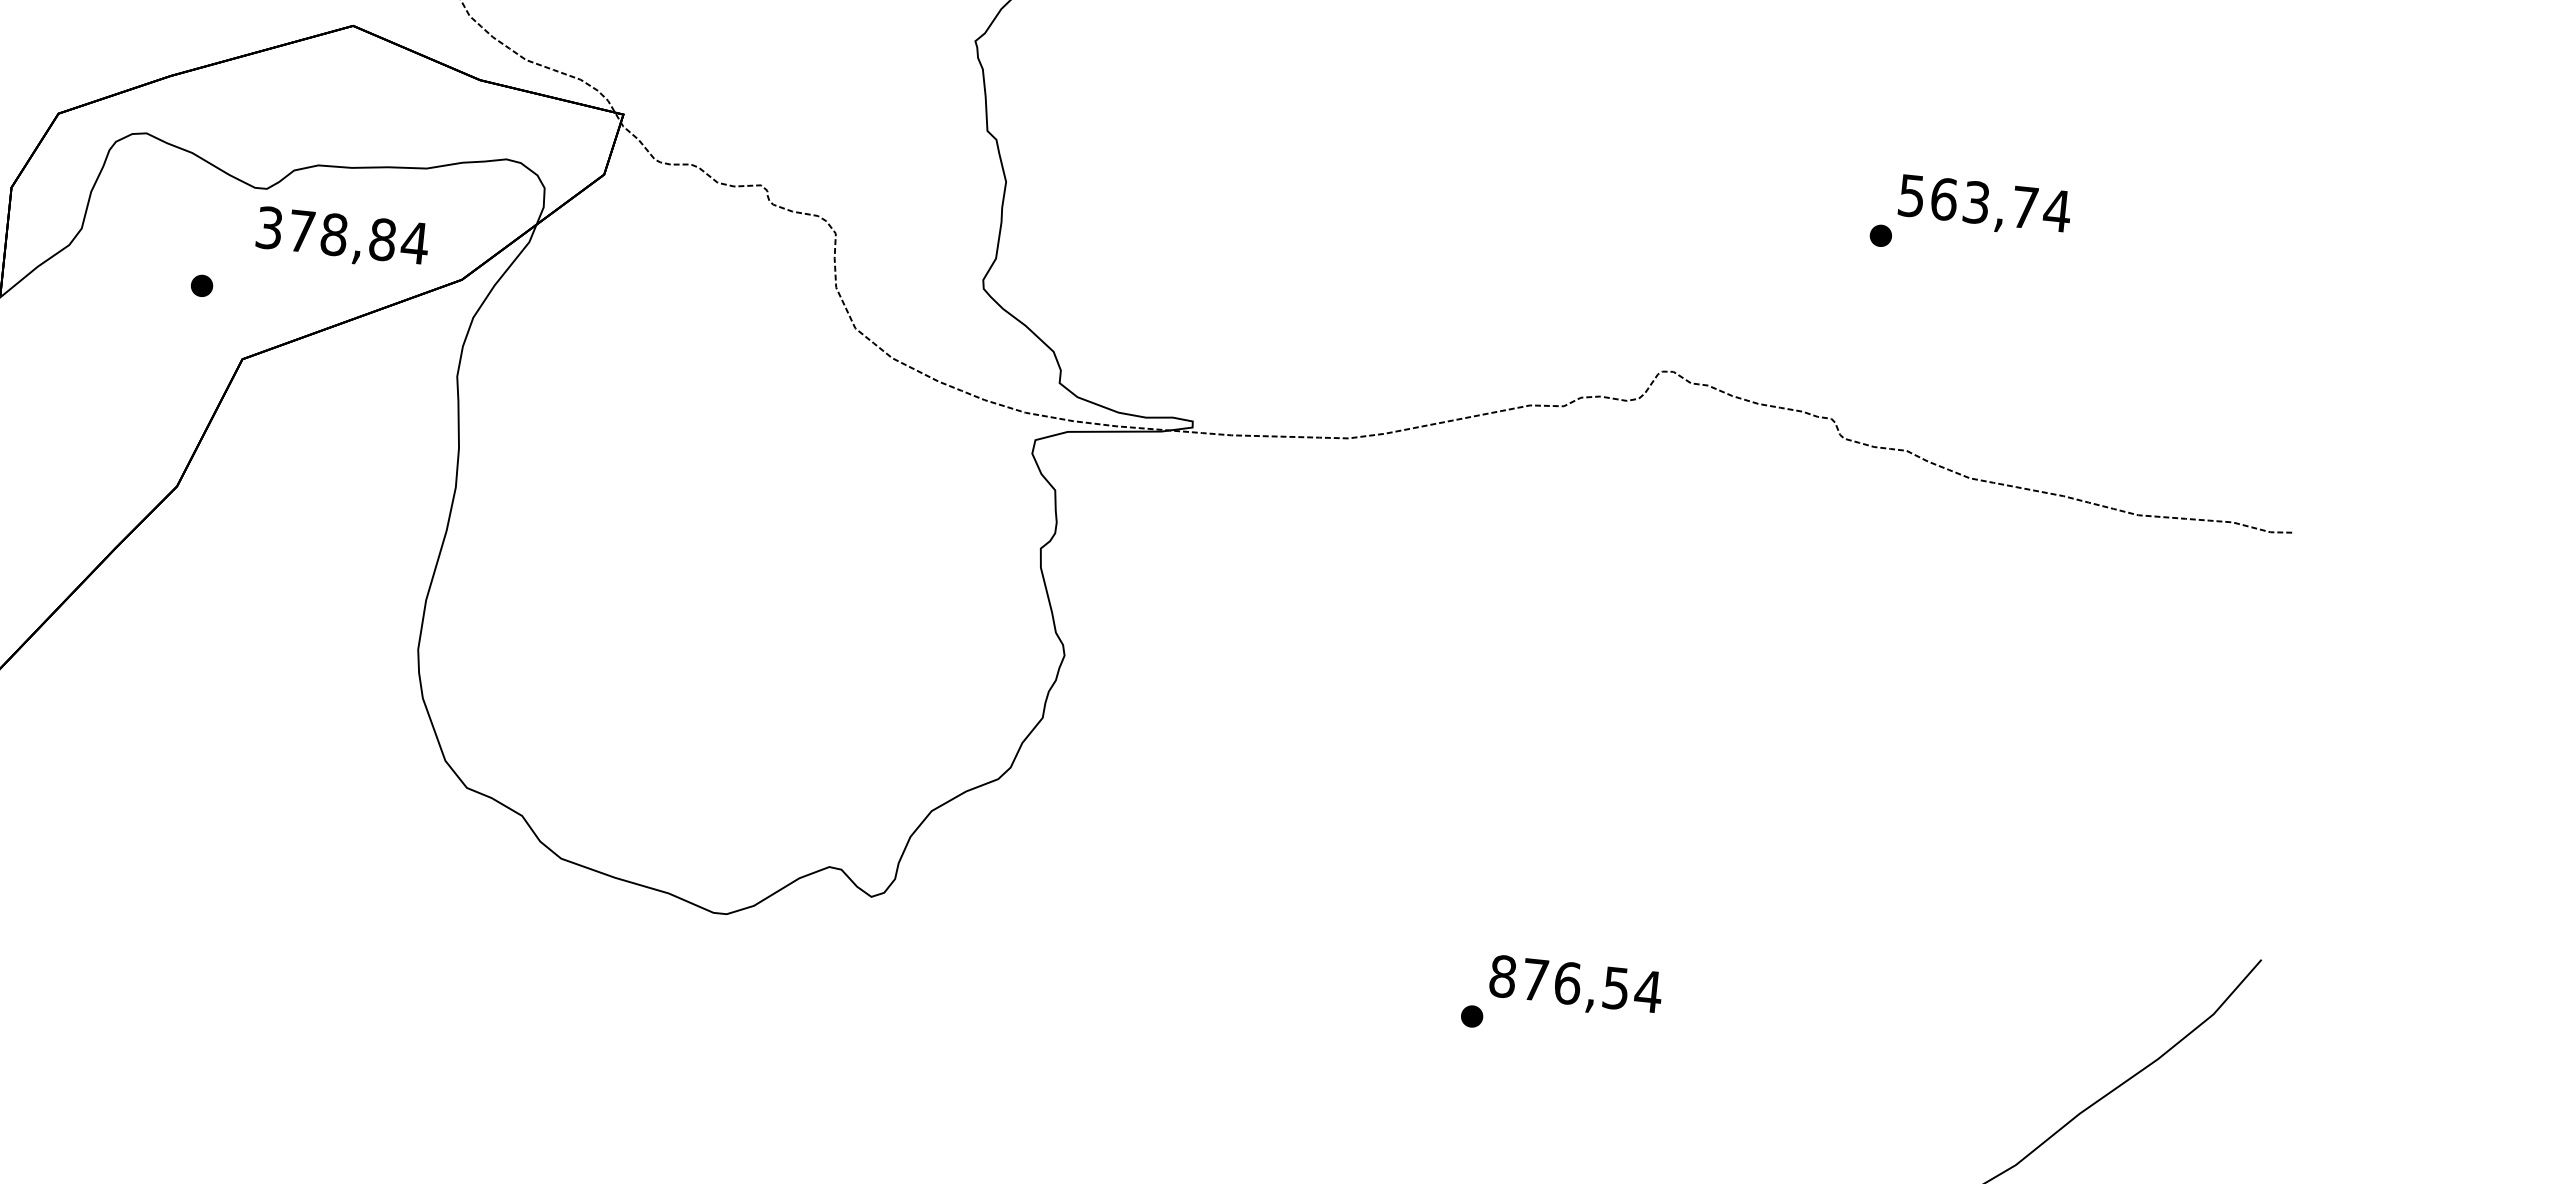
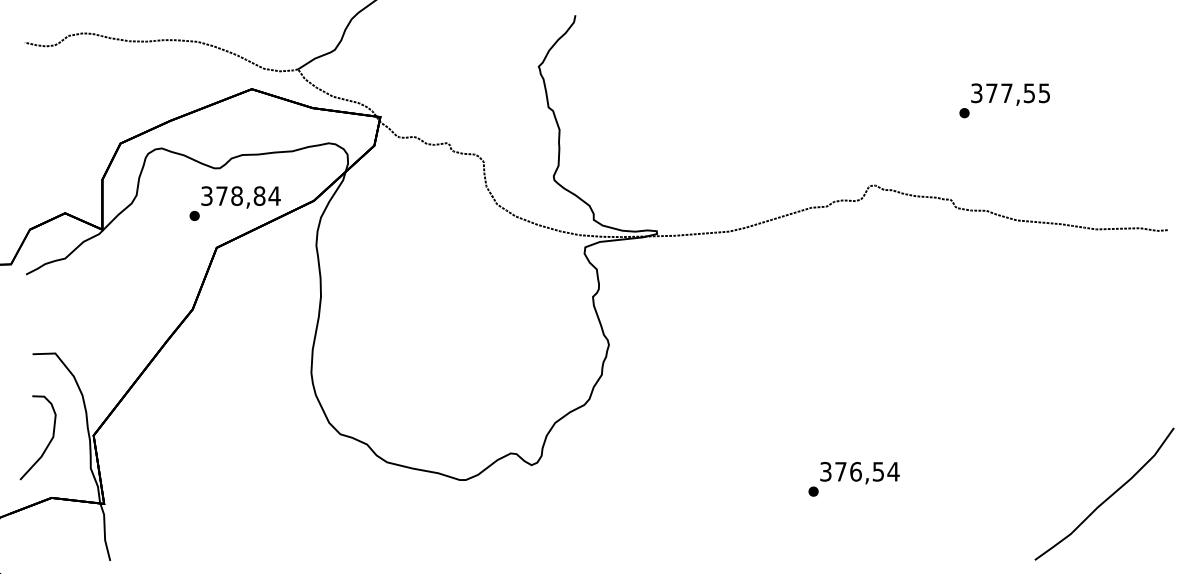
text: (1984, 203) -> (1010, 93), 563,74 -> 377,55
text: (341, 238) -> (240, 197), moved
text: (1502, 975) -> (825, 471), 876,54 -> 376,54

